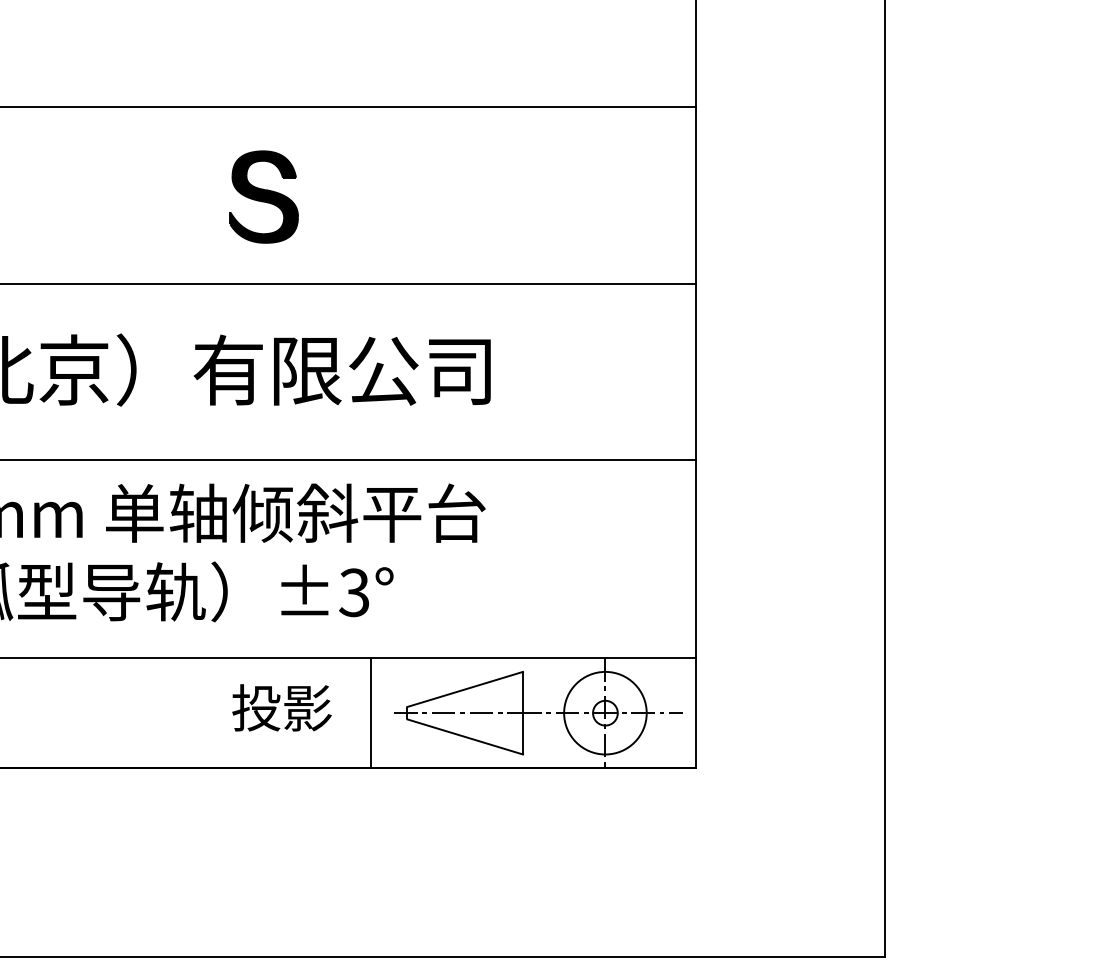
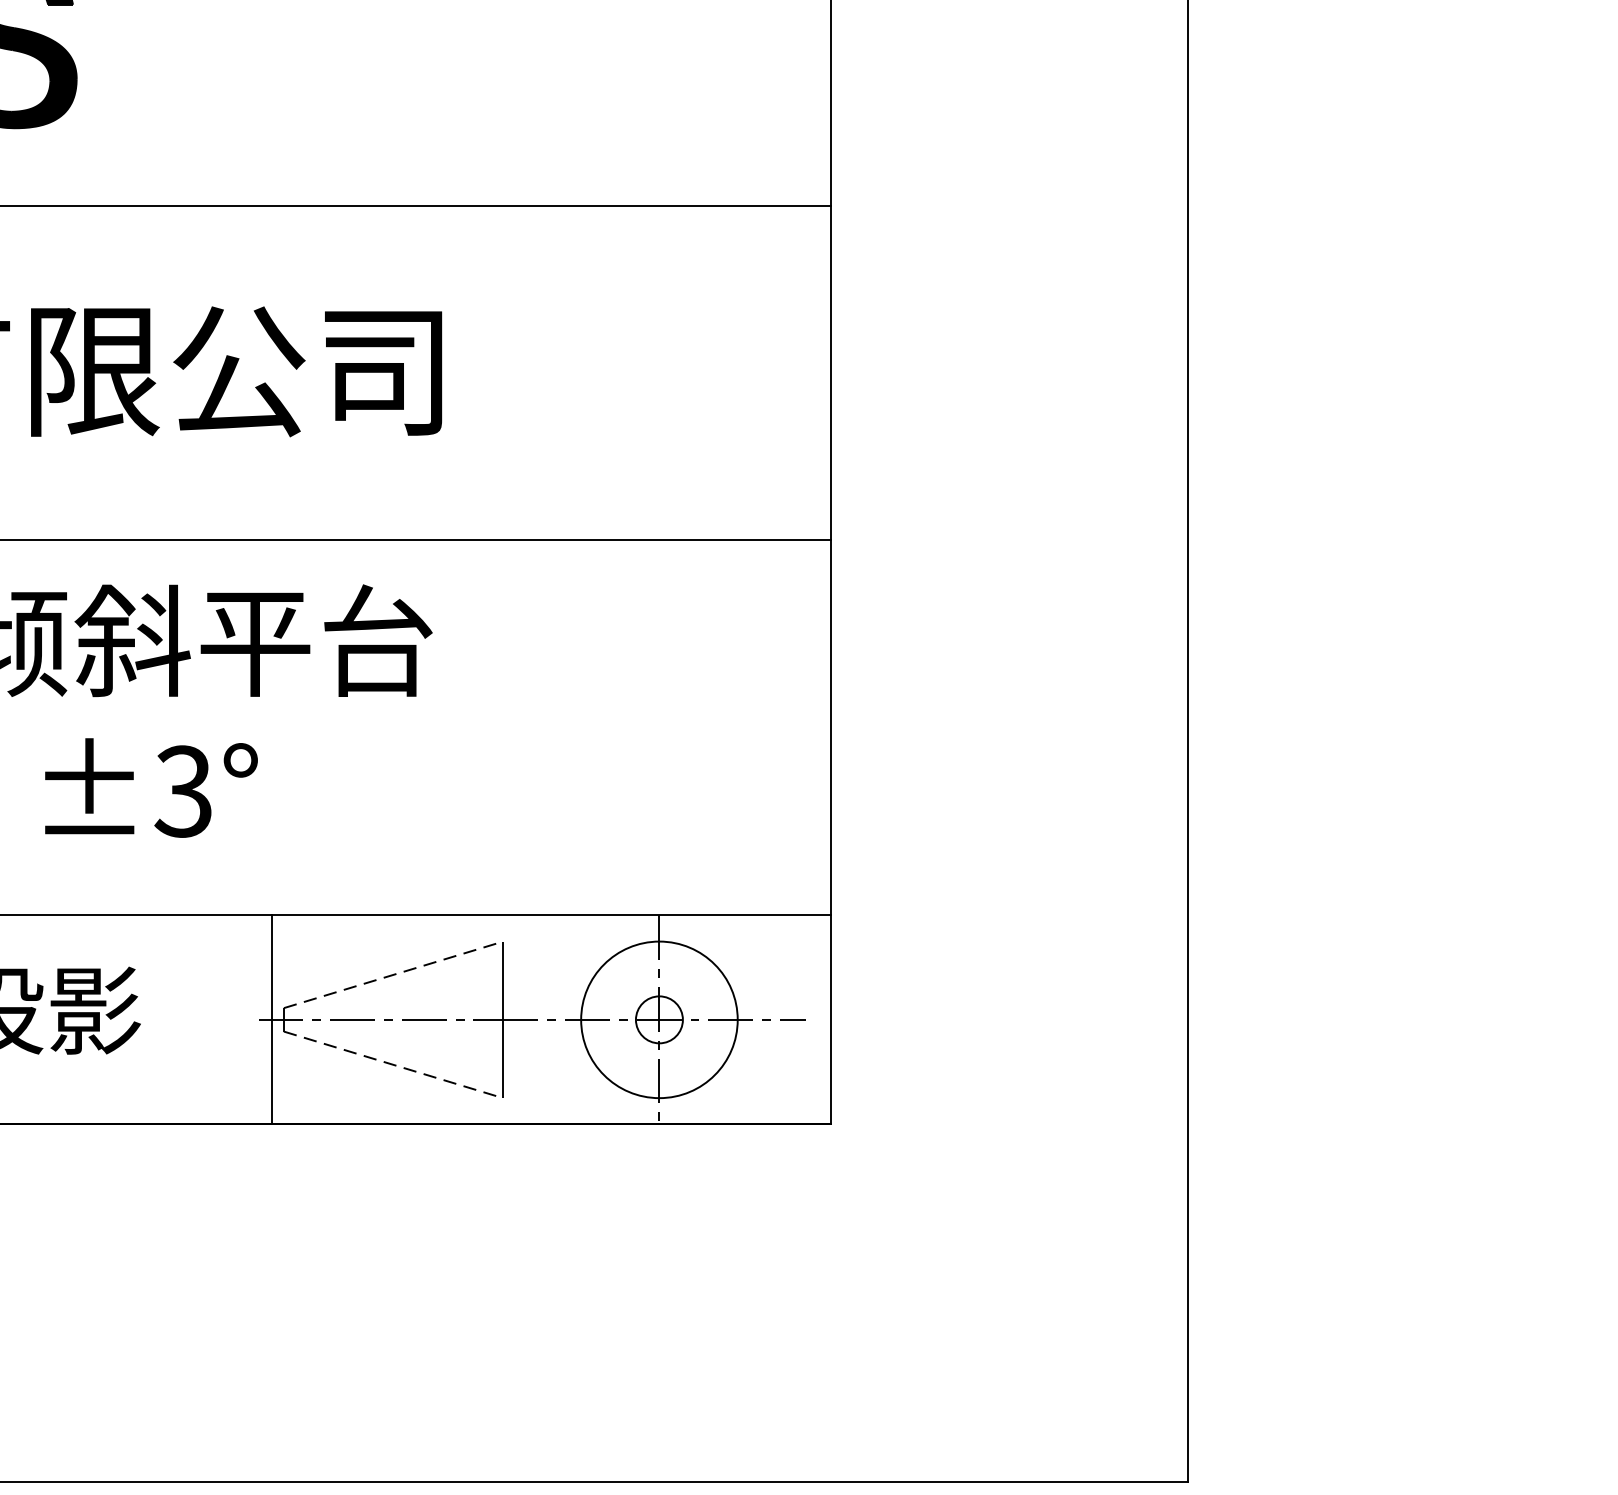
line: (465, 689) -> (394, 974), solid -> dashed
line: (371, 713) -> (272, 1020), moved
line: (465, 737) -> (394, 1065), solid -> dashed

